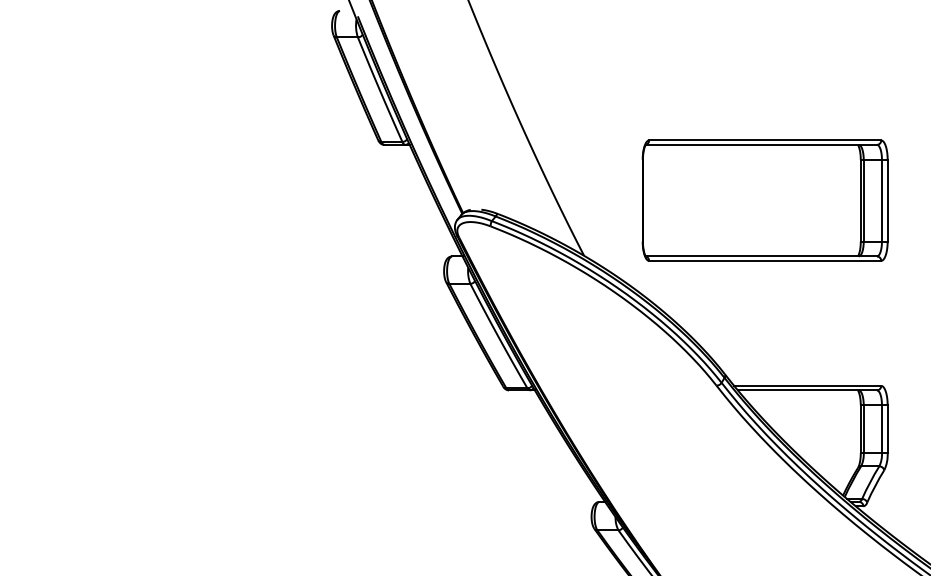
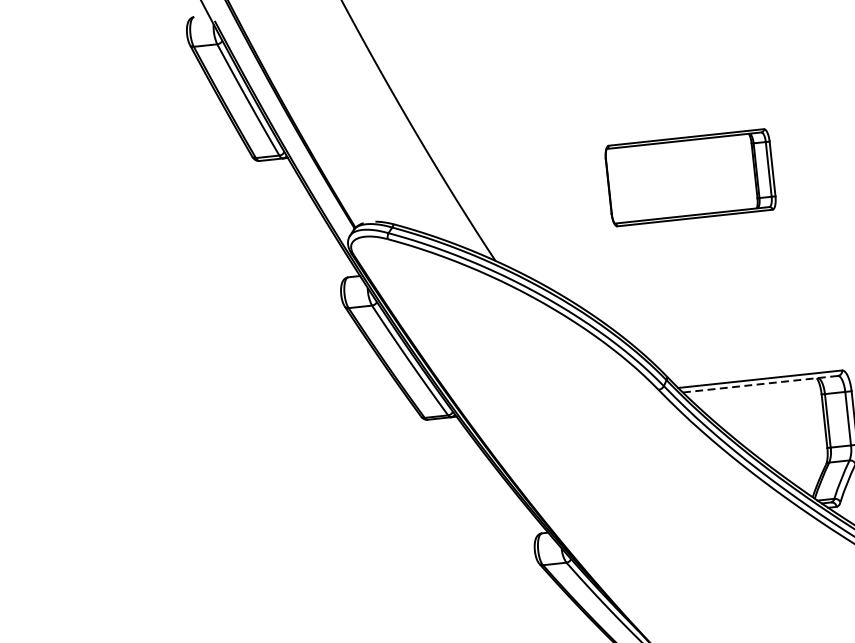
part: (764, 200) -> (689, 177), size x0.6
line: (807, 390) -> (760, 384), solid -> dashed

